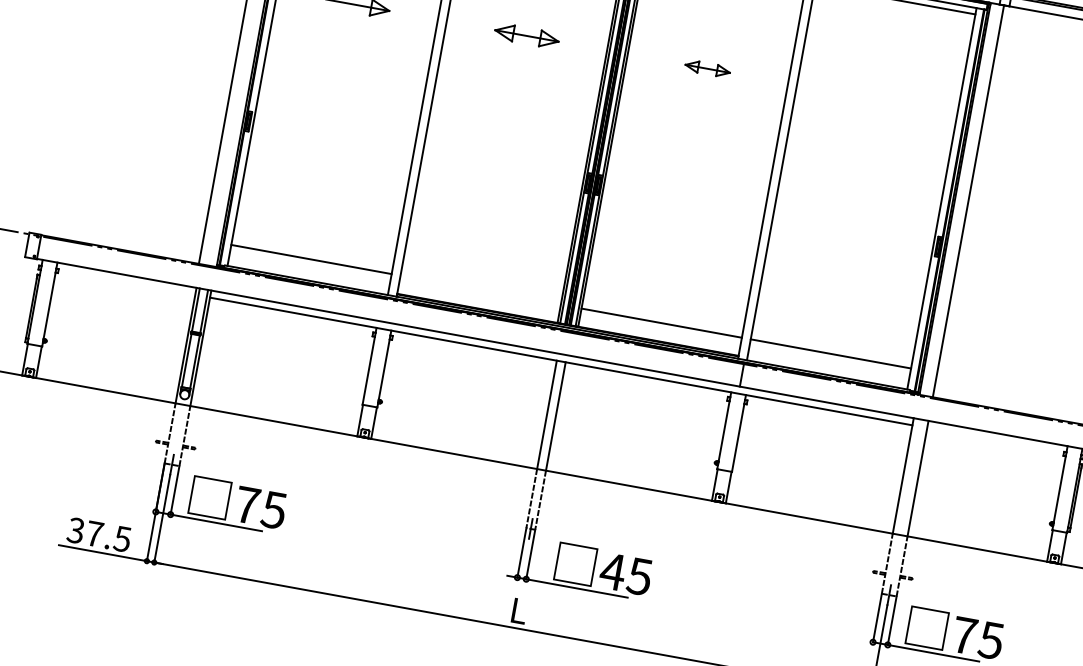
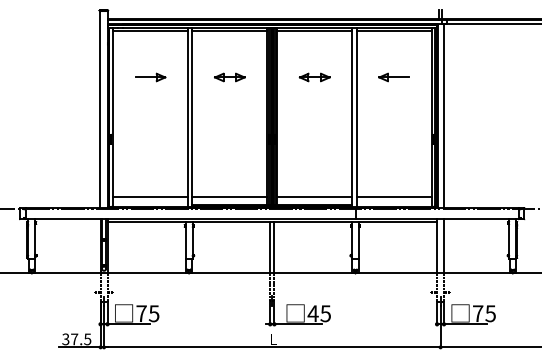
part: (707, 68) -> (314, 77), size x1.43
part: (875, 99) -> (393, 77), added
line: (480, 289) -> (229, 196), added

